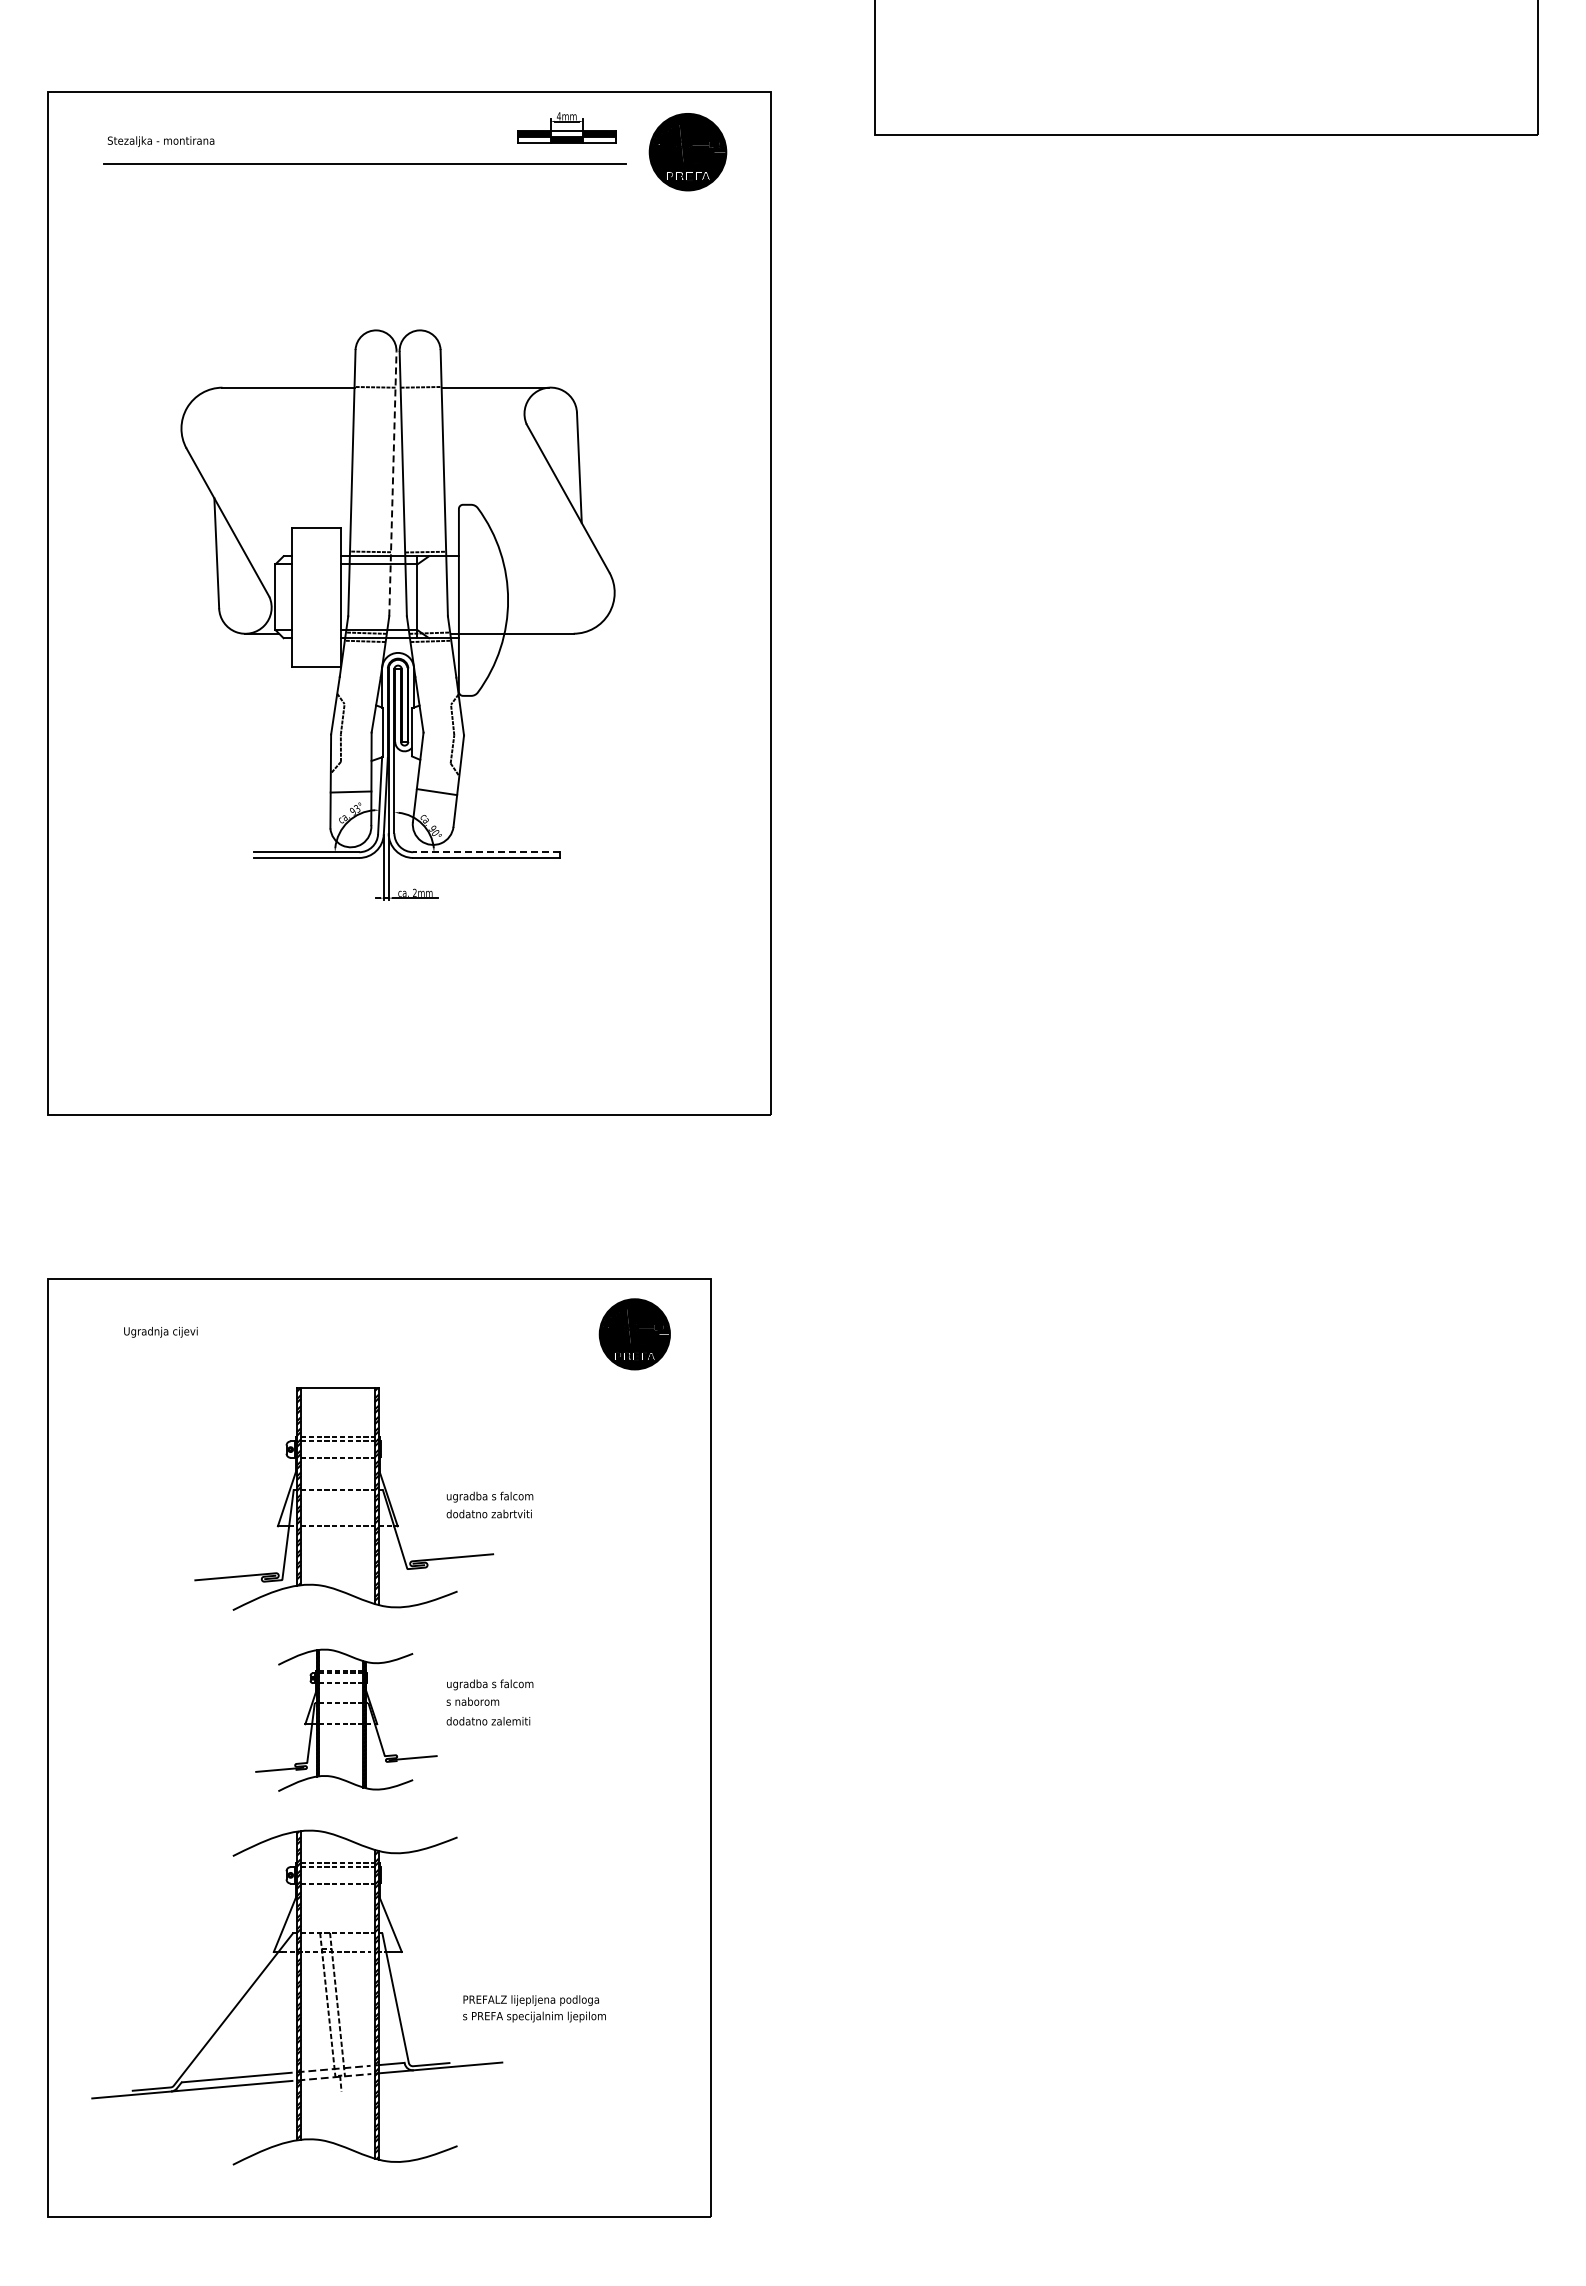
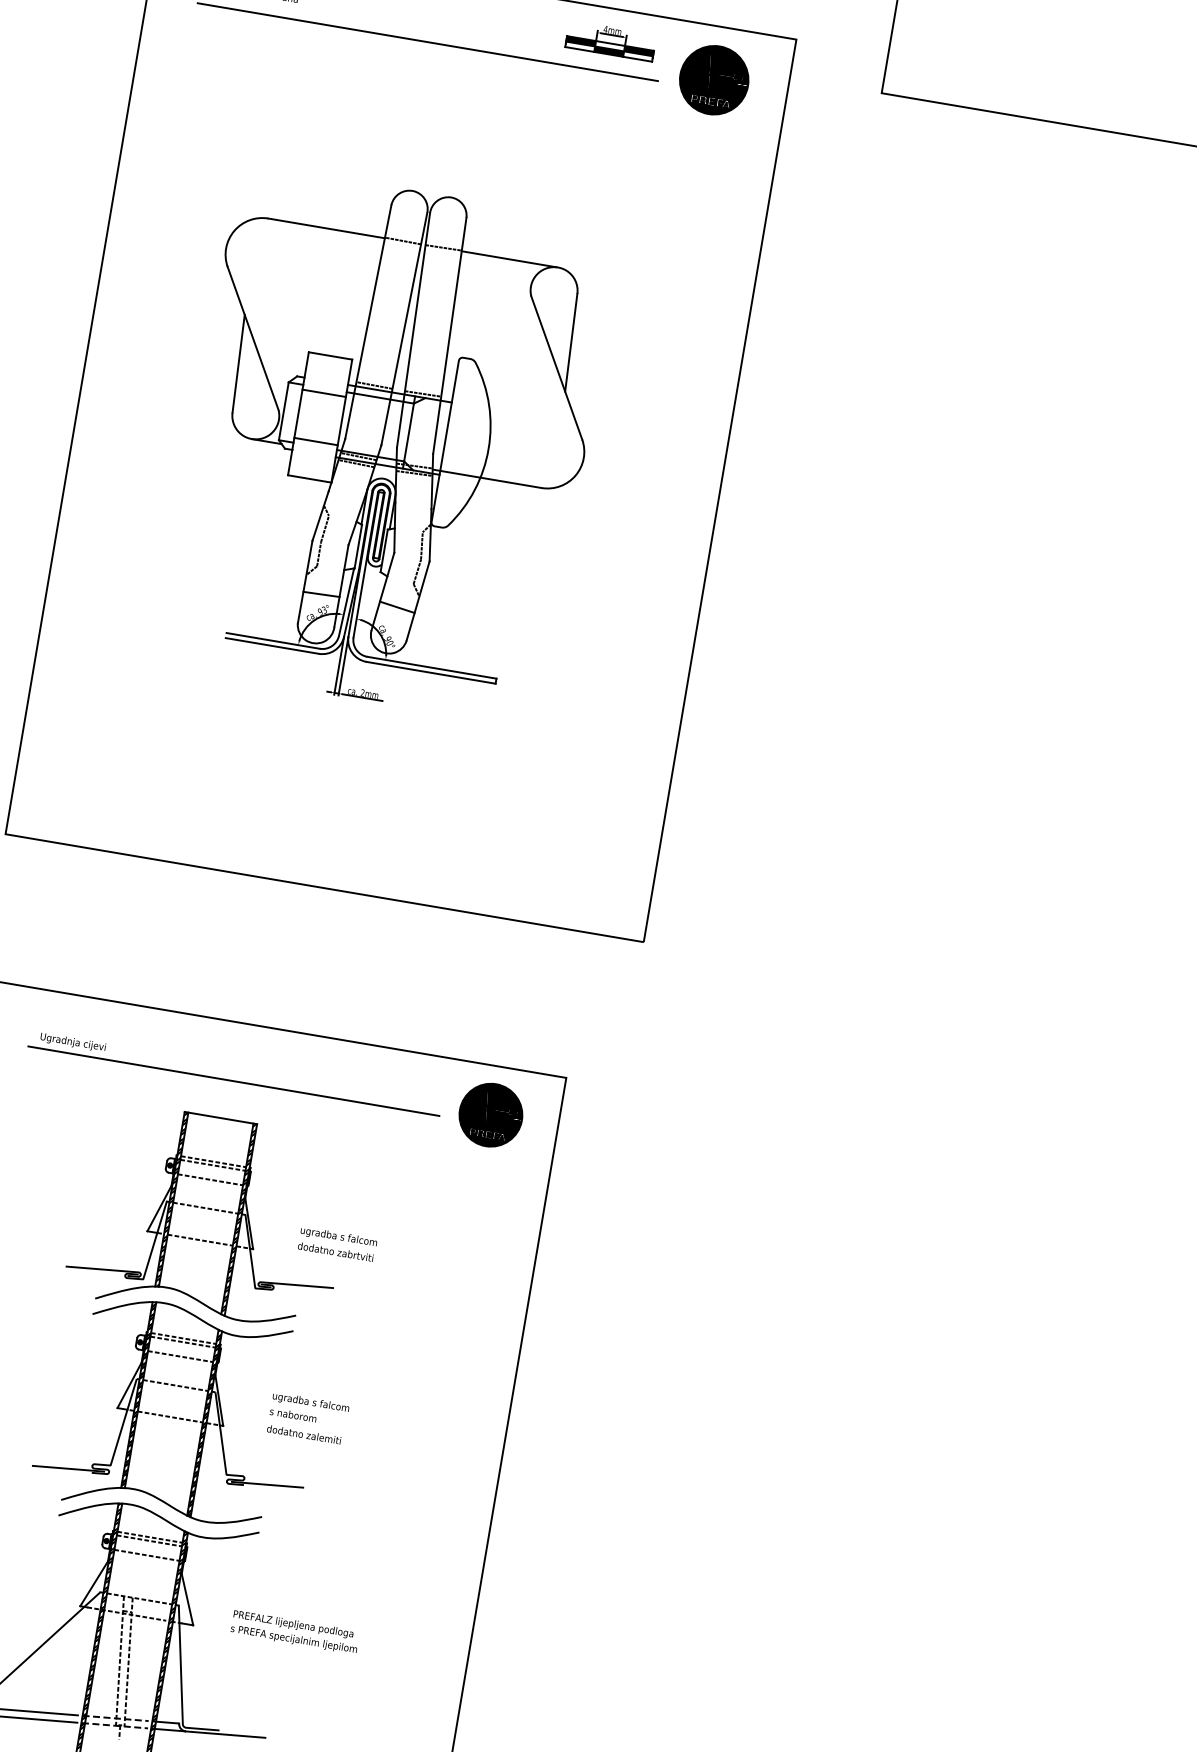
line: (392, 483) -> (404, 328), dashed -> solid
line: (316, 569) -> (324, 392), added
line: (316, 624) -> (316, 441), added
line: (485, 852) -> (431, 667), dashed -> solid
line: (345, 1344) -> (234, 1080), added
part: (346, 1720) -> (178, 1412), size x1.67
text: (534, 2008) -> (295, 1632), moved

